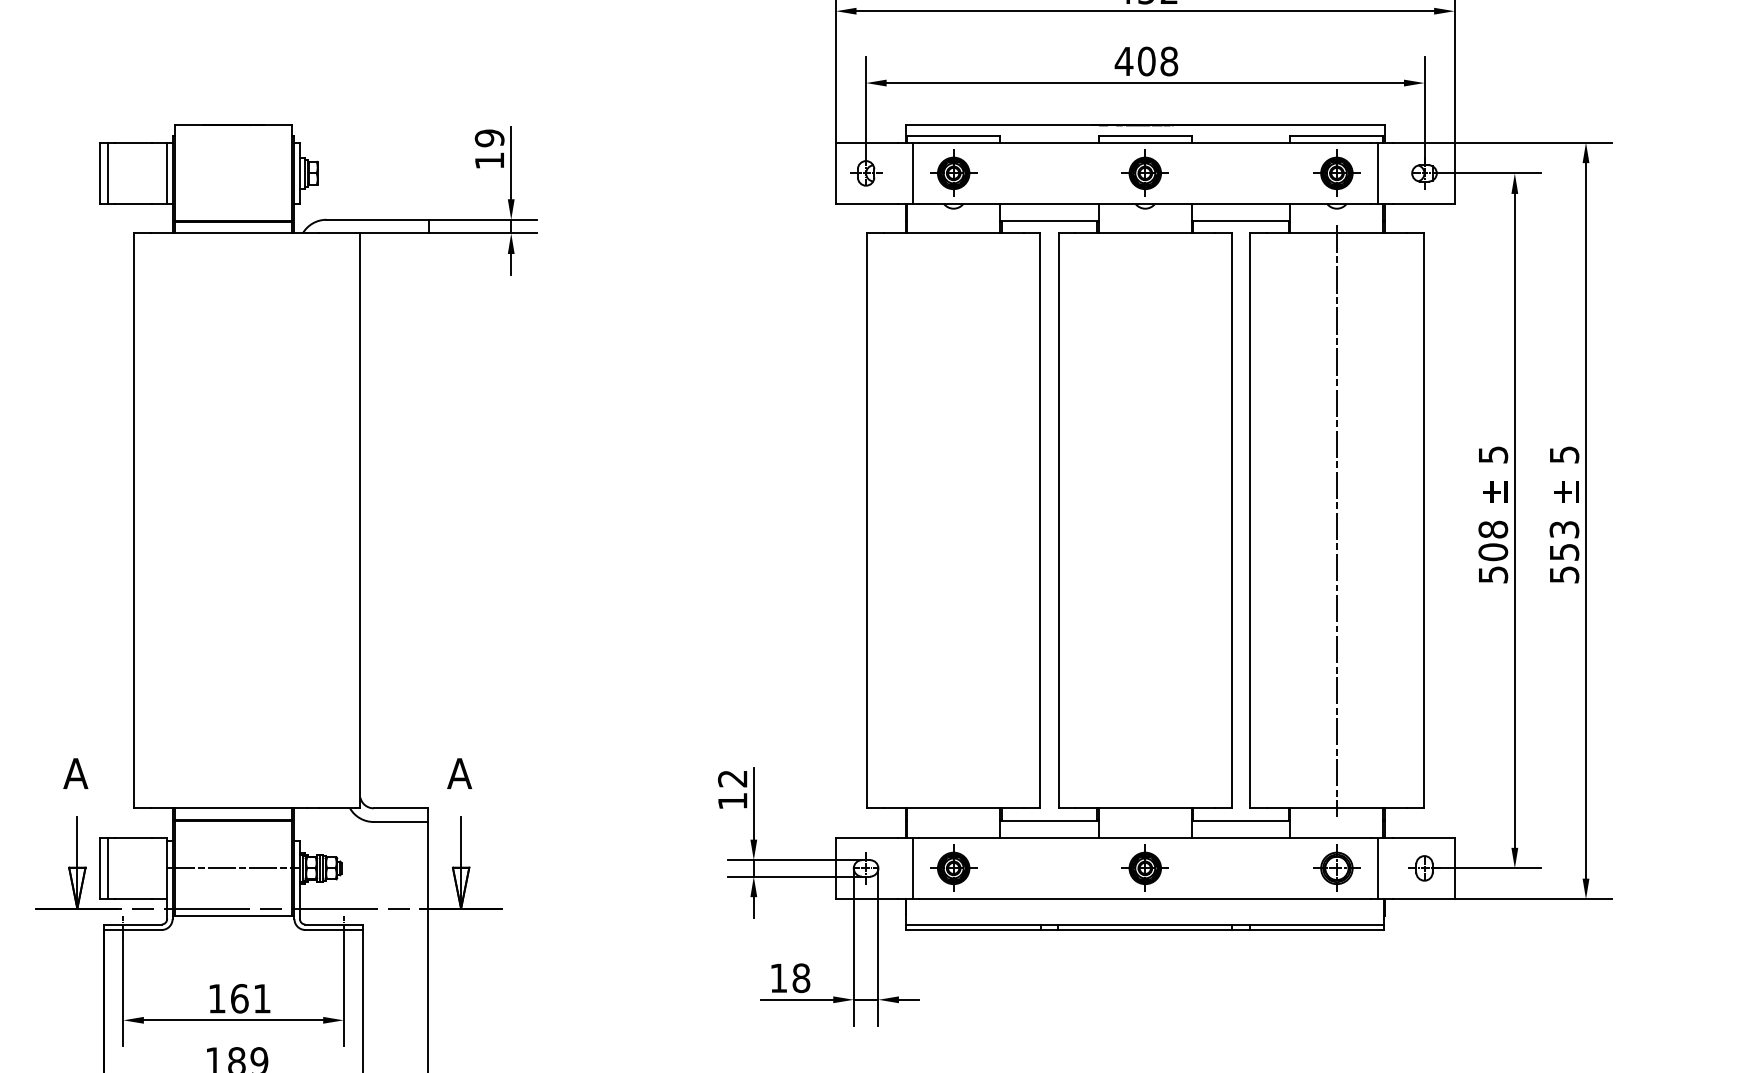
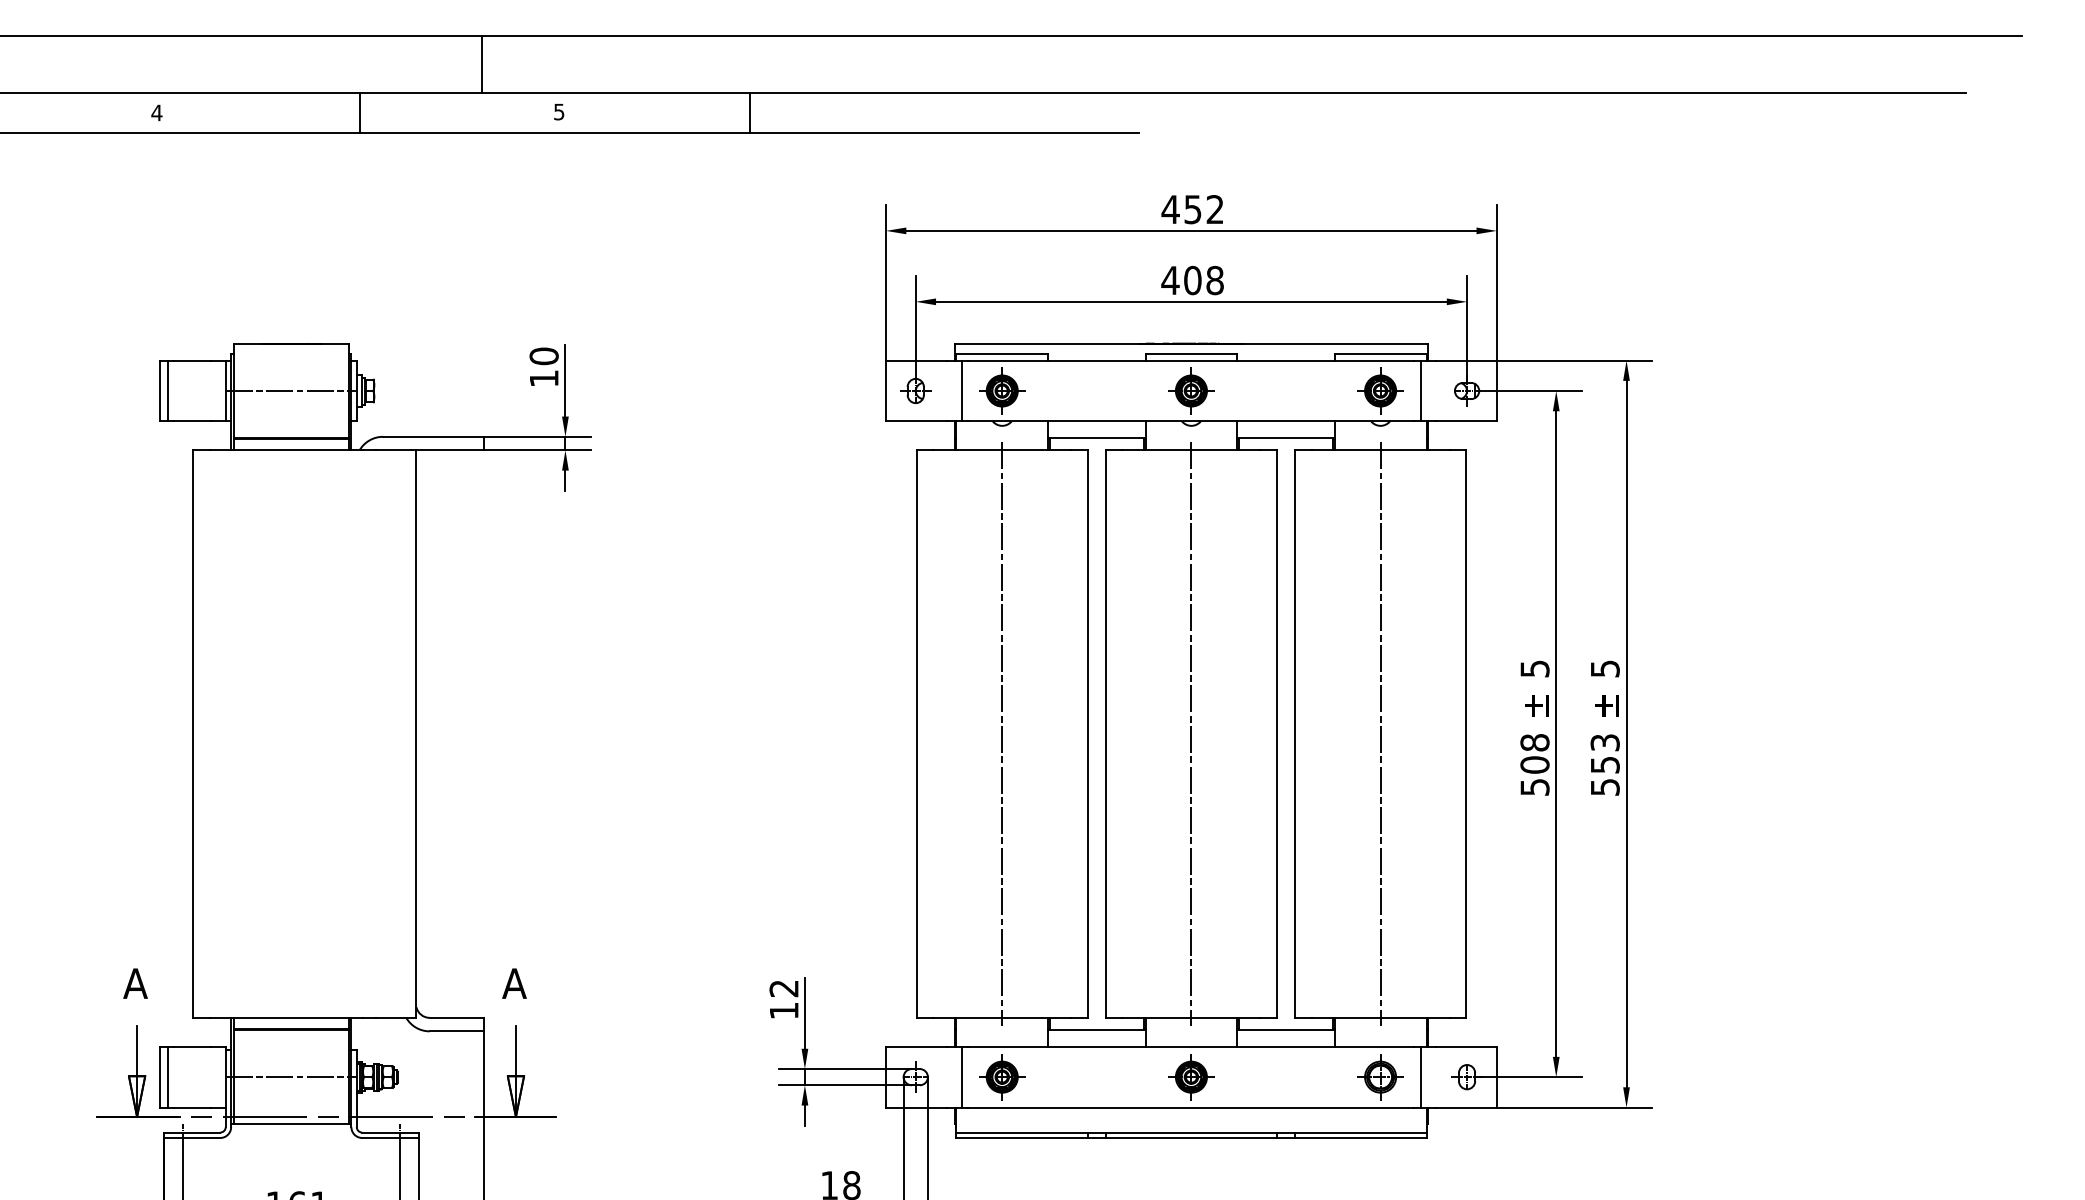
text: (489, 138) -> (543, 356), 19 -> 10
line: (232, 173) -> (290, 391), added
line: (953, 520) -> (1002, 733), added
line: (1145, 520) -> (1191, 733), added

